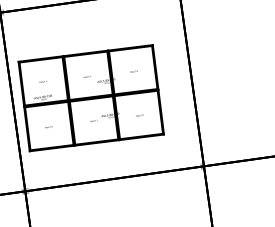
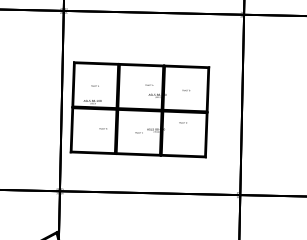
text: (87, 76) -> (149, 84), moved
text: (139, 115) -> (182, 122), moved
text: (47, 127) -> (102, 128), moved

